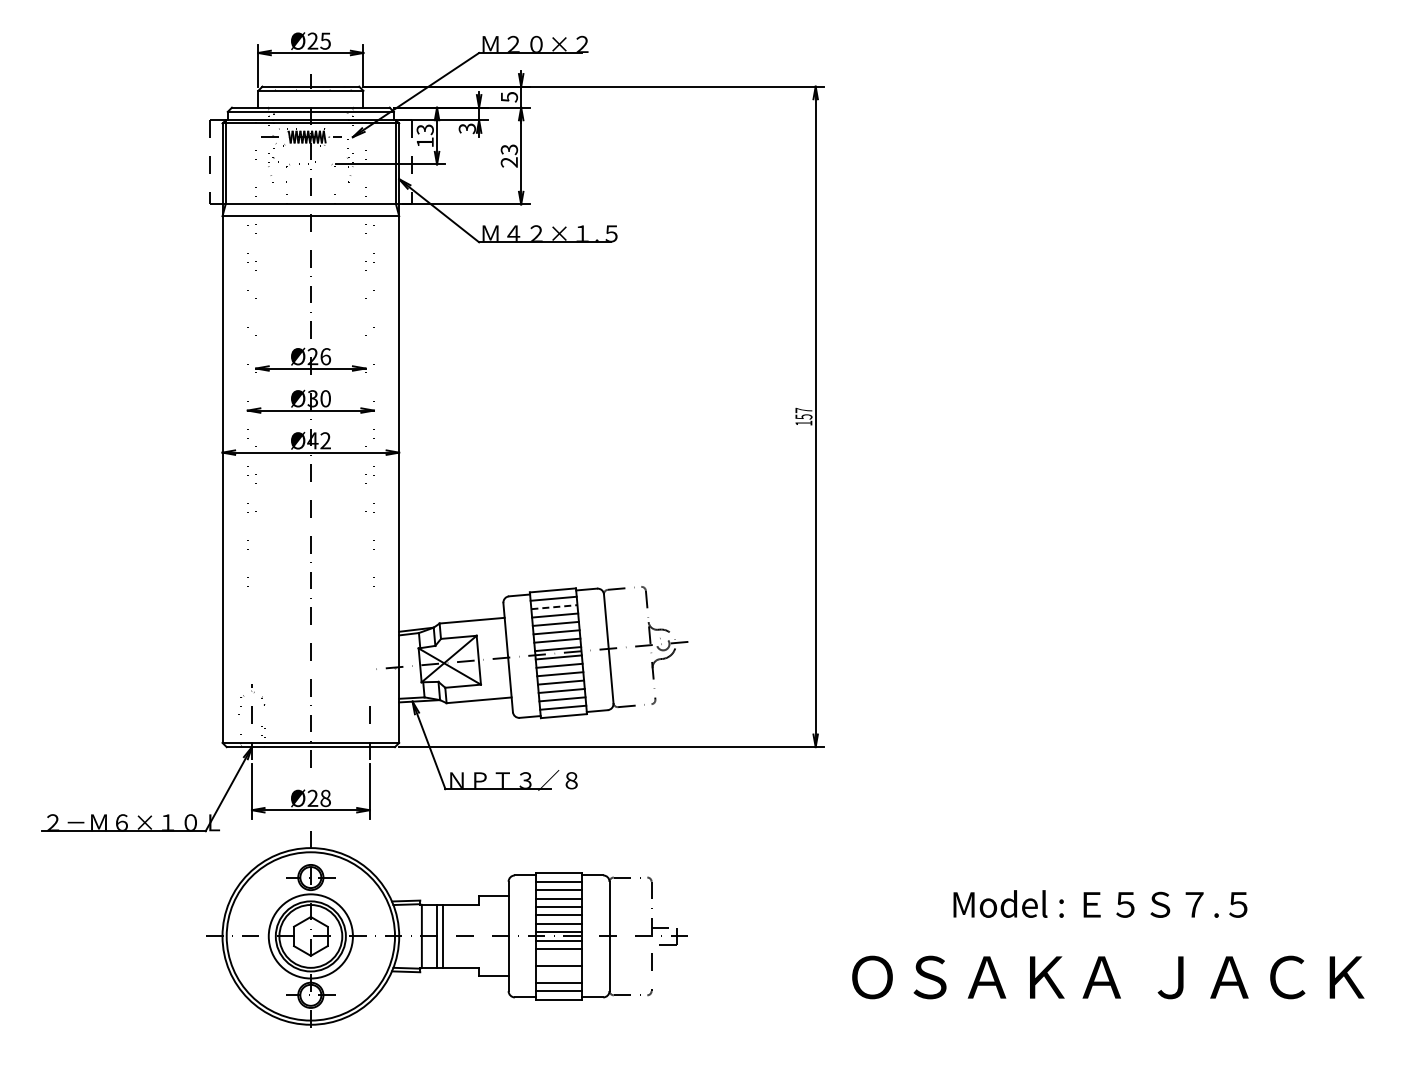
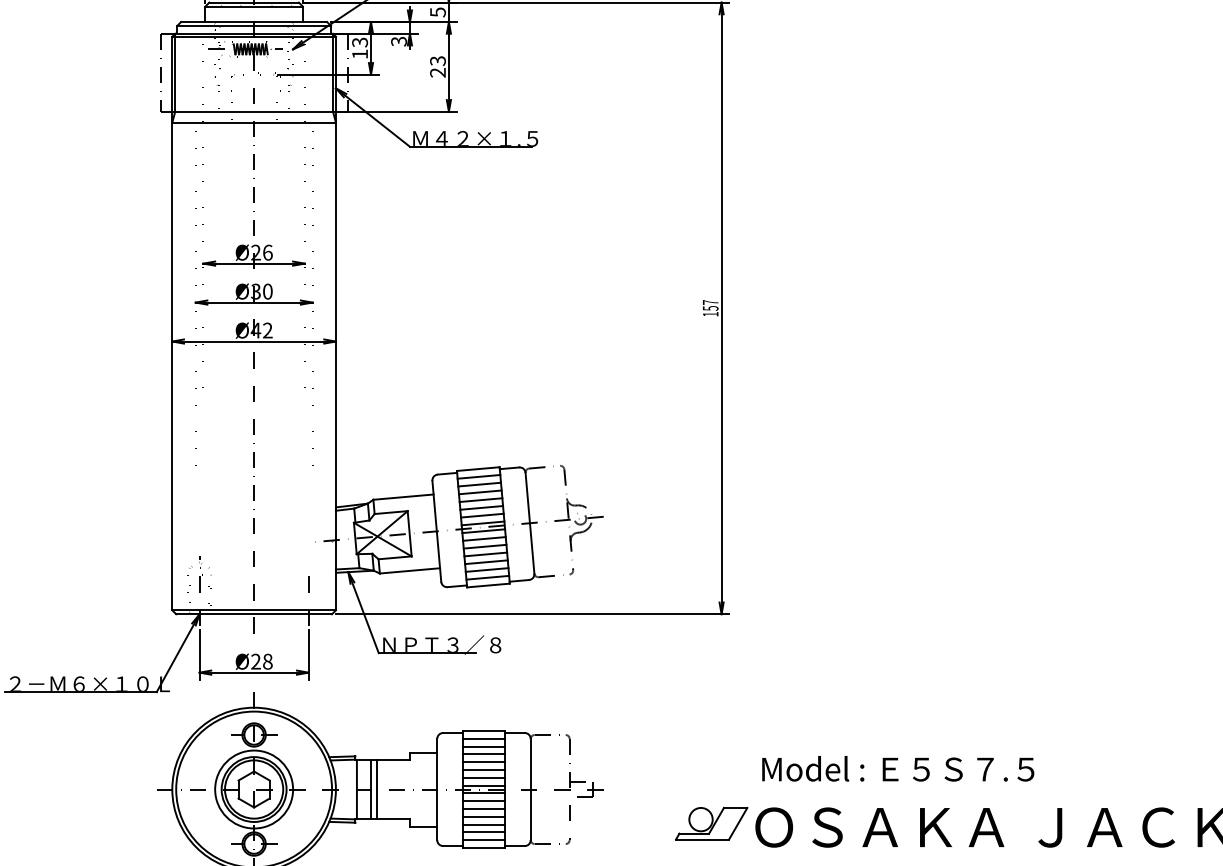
line: (554, 607) -> (479, 484), dashed -> solid
text: (1100, 903) -> (898, 768), moved
line: (558, 957) -> (483, 809), added
part: (804, 973) -> (711, 823), added
line: (558, 974) -> (483, 824), added

